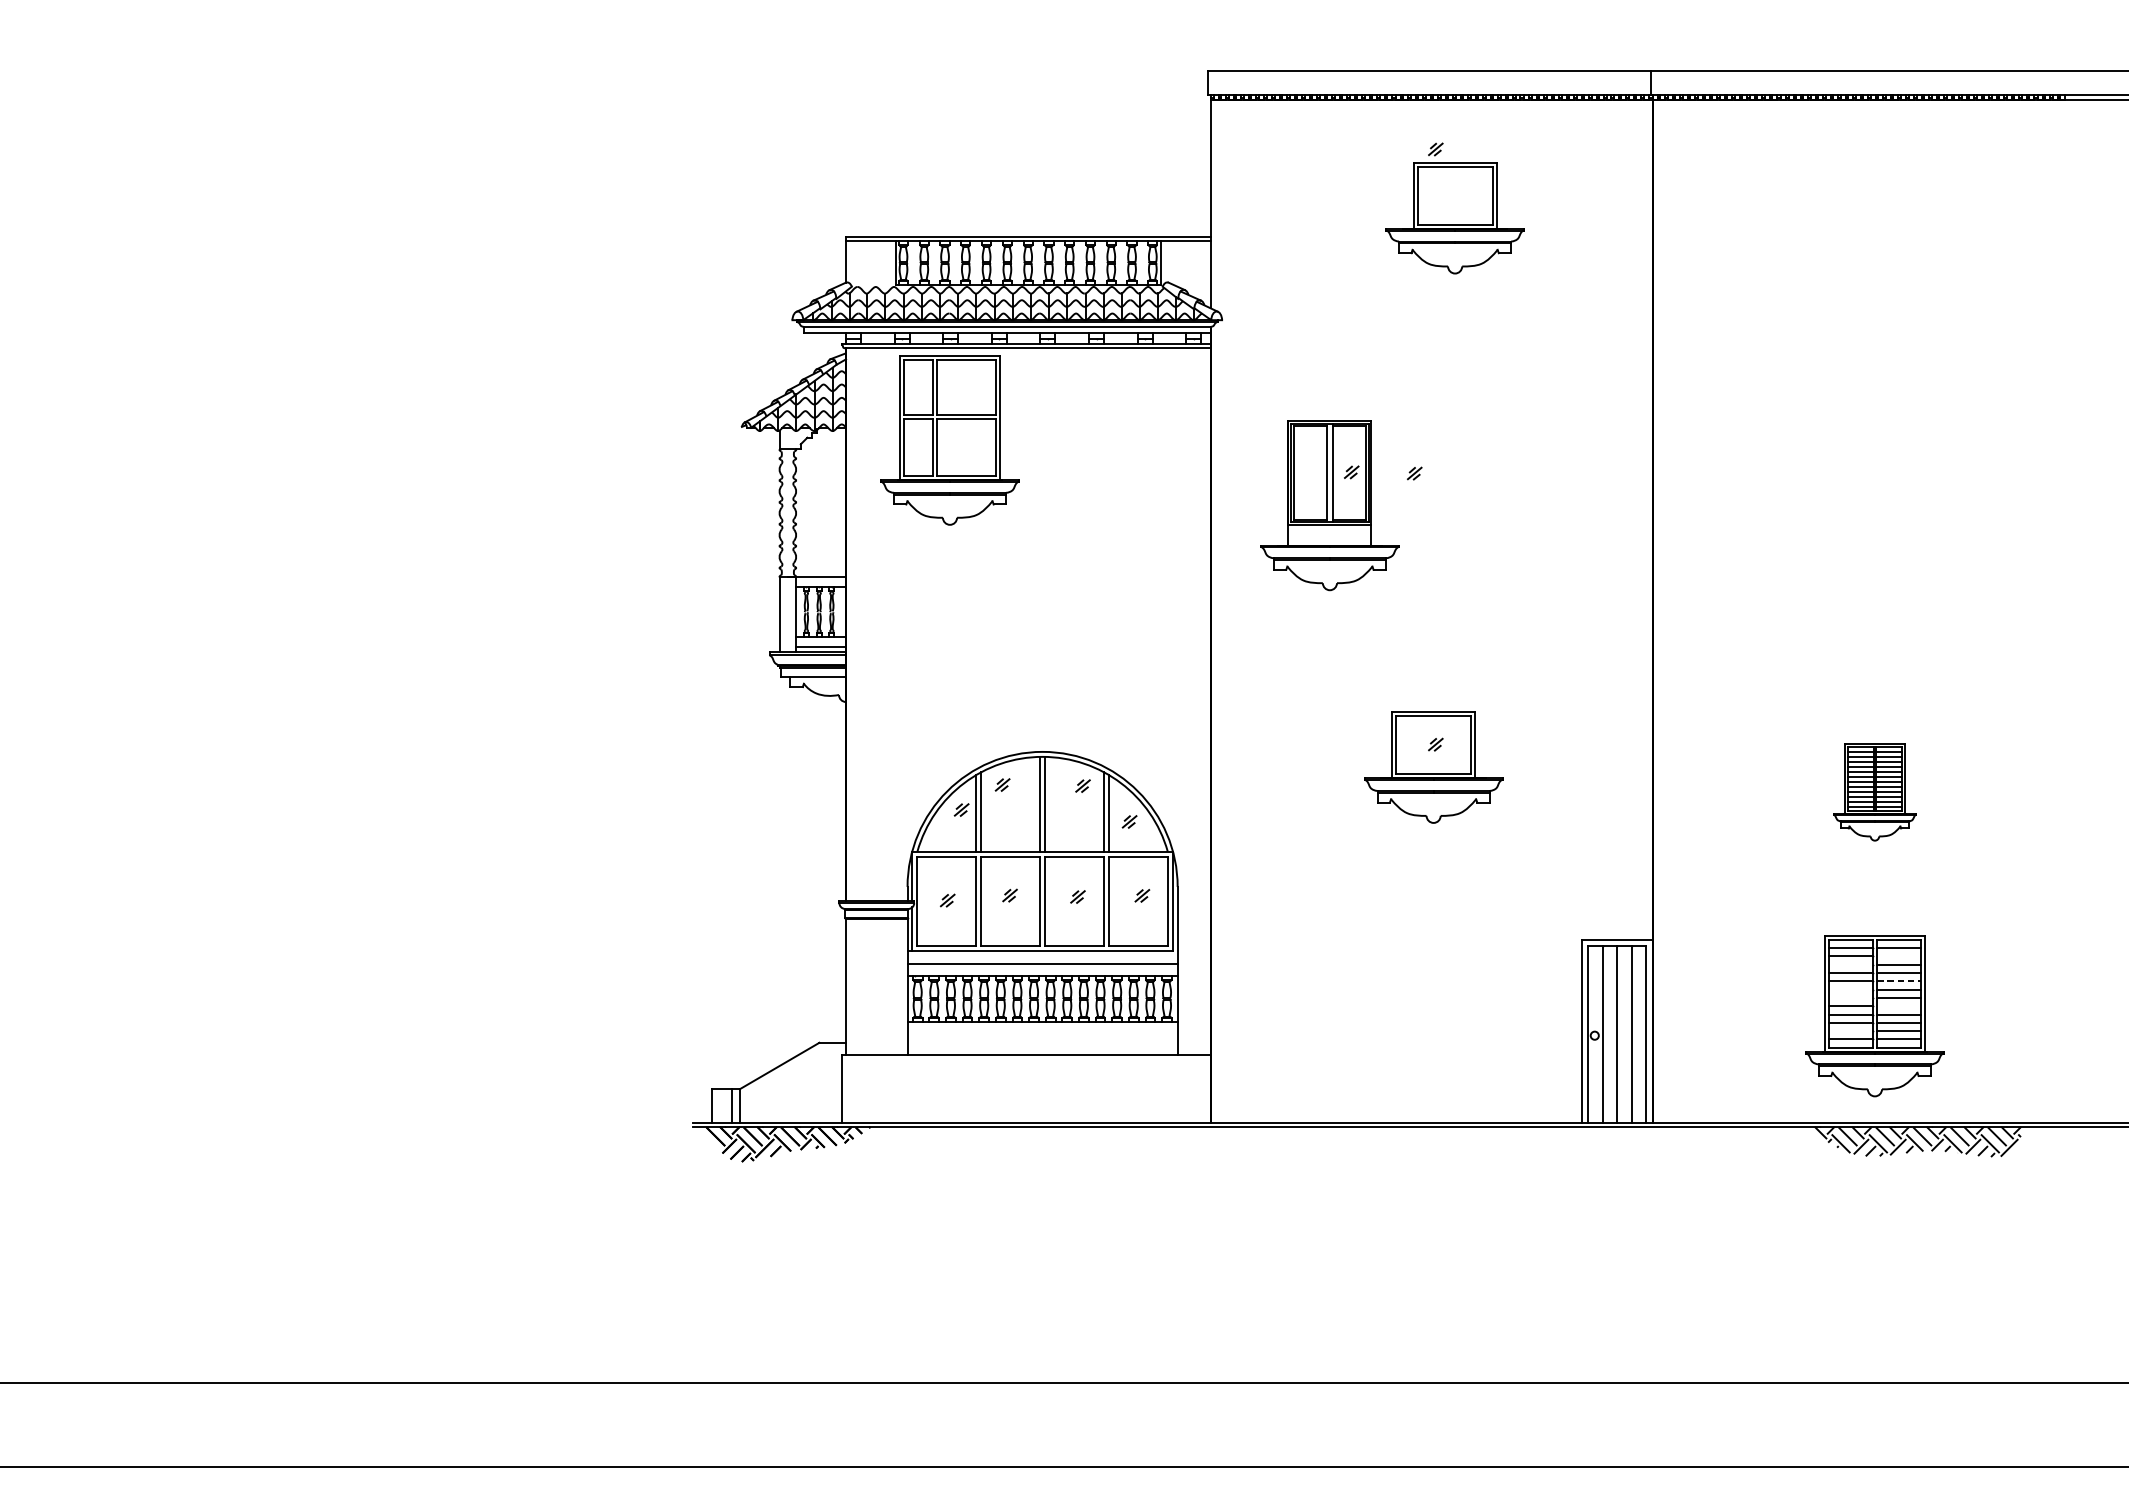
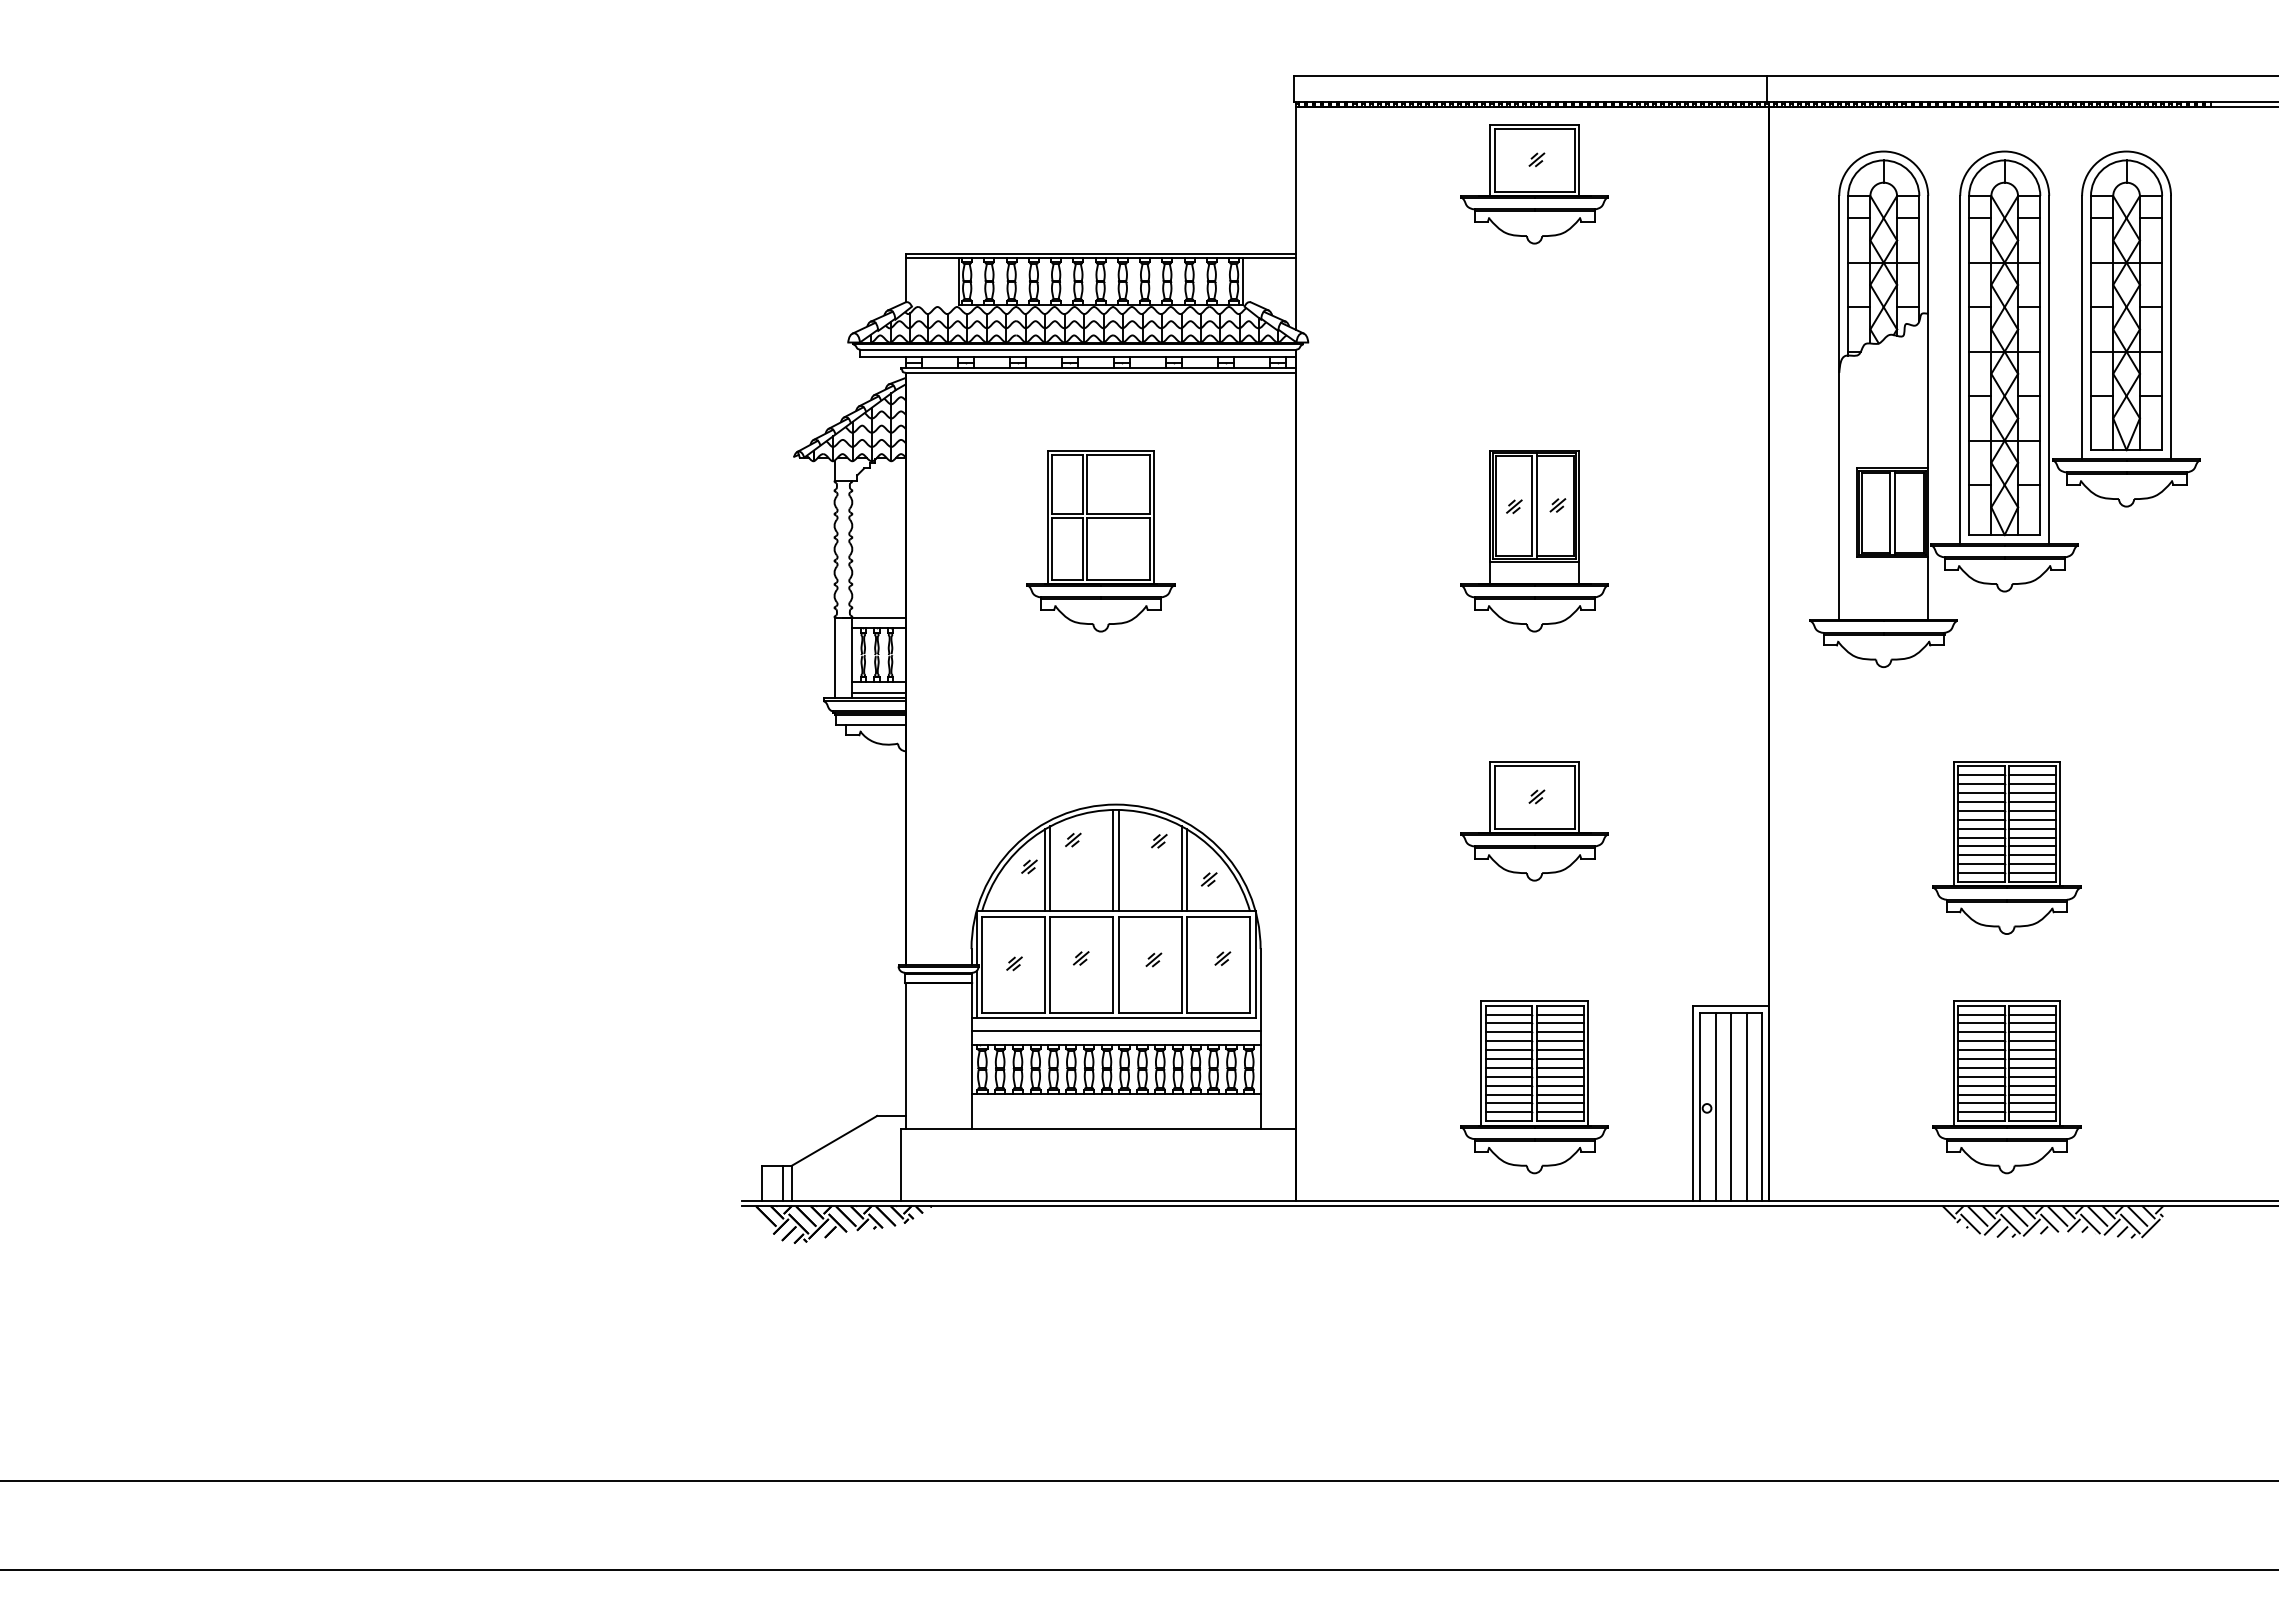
part: (1455, 218) -> (1534, 184), moved
part: (1872, 381) -> (2004, 408), added
part: (949, 440) -> (1100, 541), moved
part: (1329, 506) -> (1534, 541), moved
part: (1874, 791) -> (2006, 847), size x1.67
line: (1898, 956) -> (2032, 1023), added
line: (1851, 964) -> (1981, 1032), added
line: (1899, 981) -> (2033, 1050), dashed -> solid
line: (1851, 990) -> (1981, 1059), added
line: (1851, 997) -> (1981, 1067), added
line: (1898, 1005) -> (2032, 1076), added
part: (1433, 1016) -> (1534, 1087), added
line: (1851, 1031) -> (1981, 1103), added

